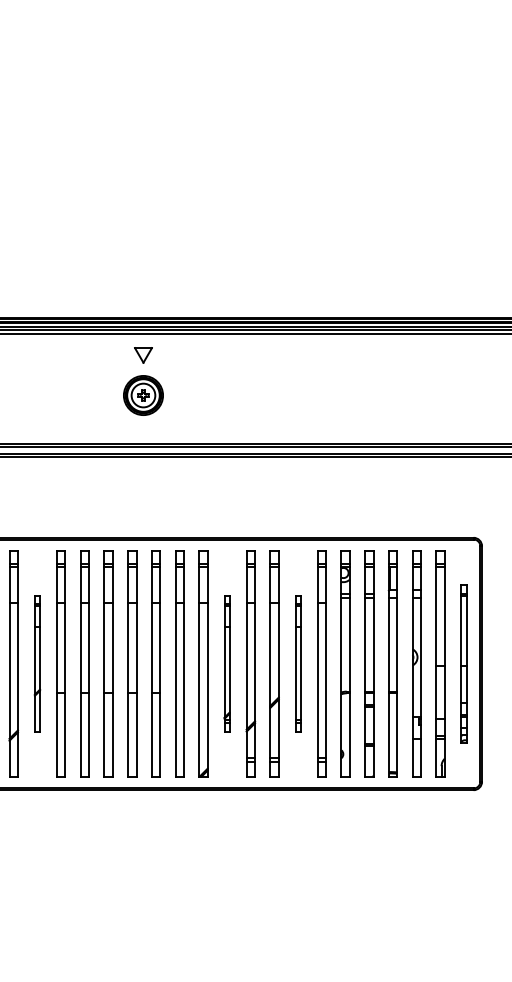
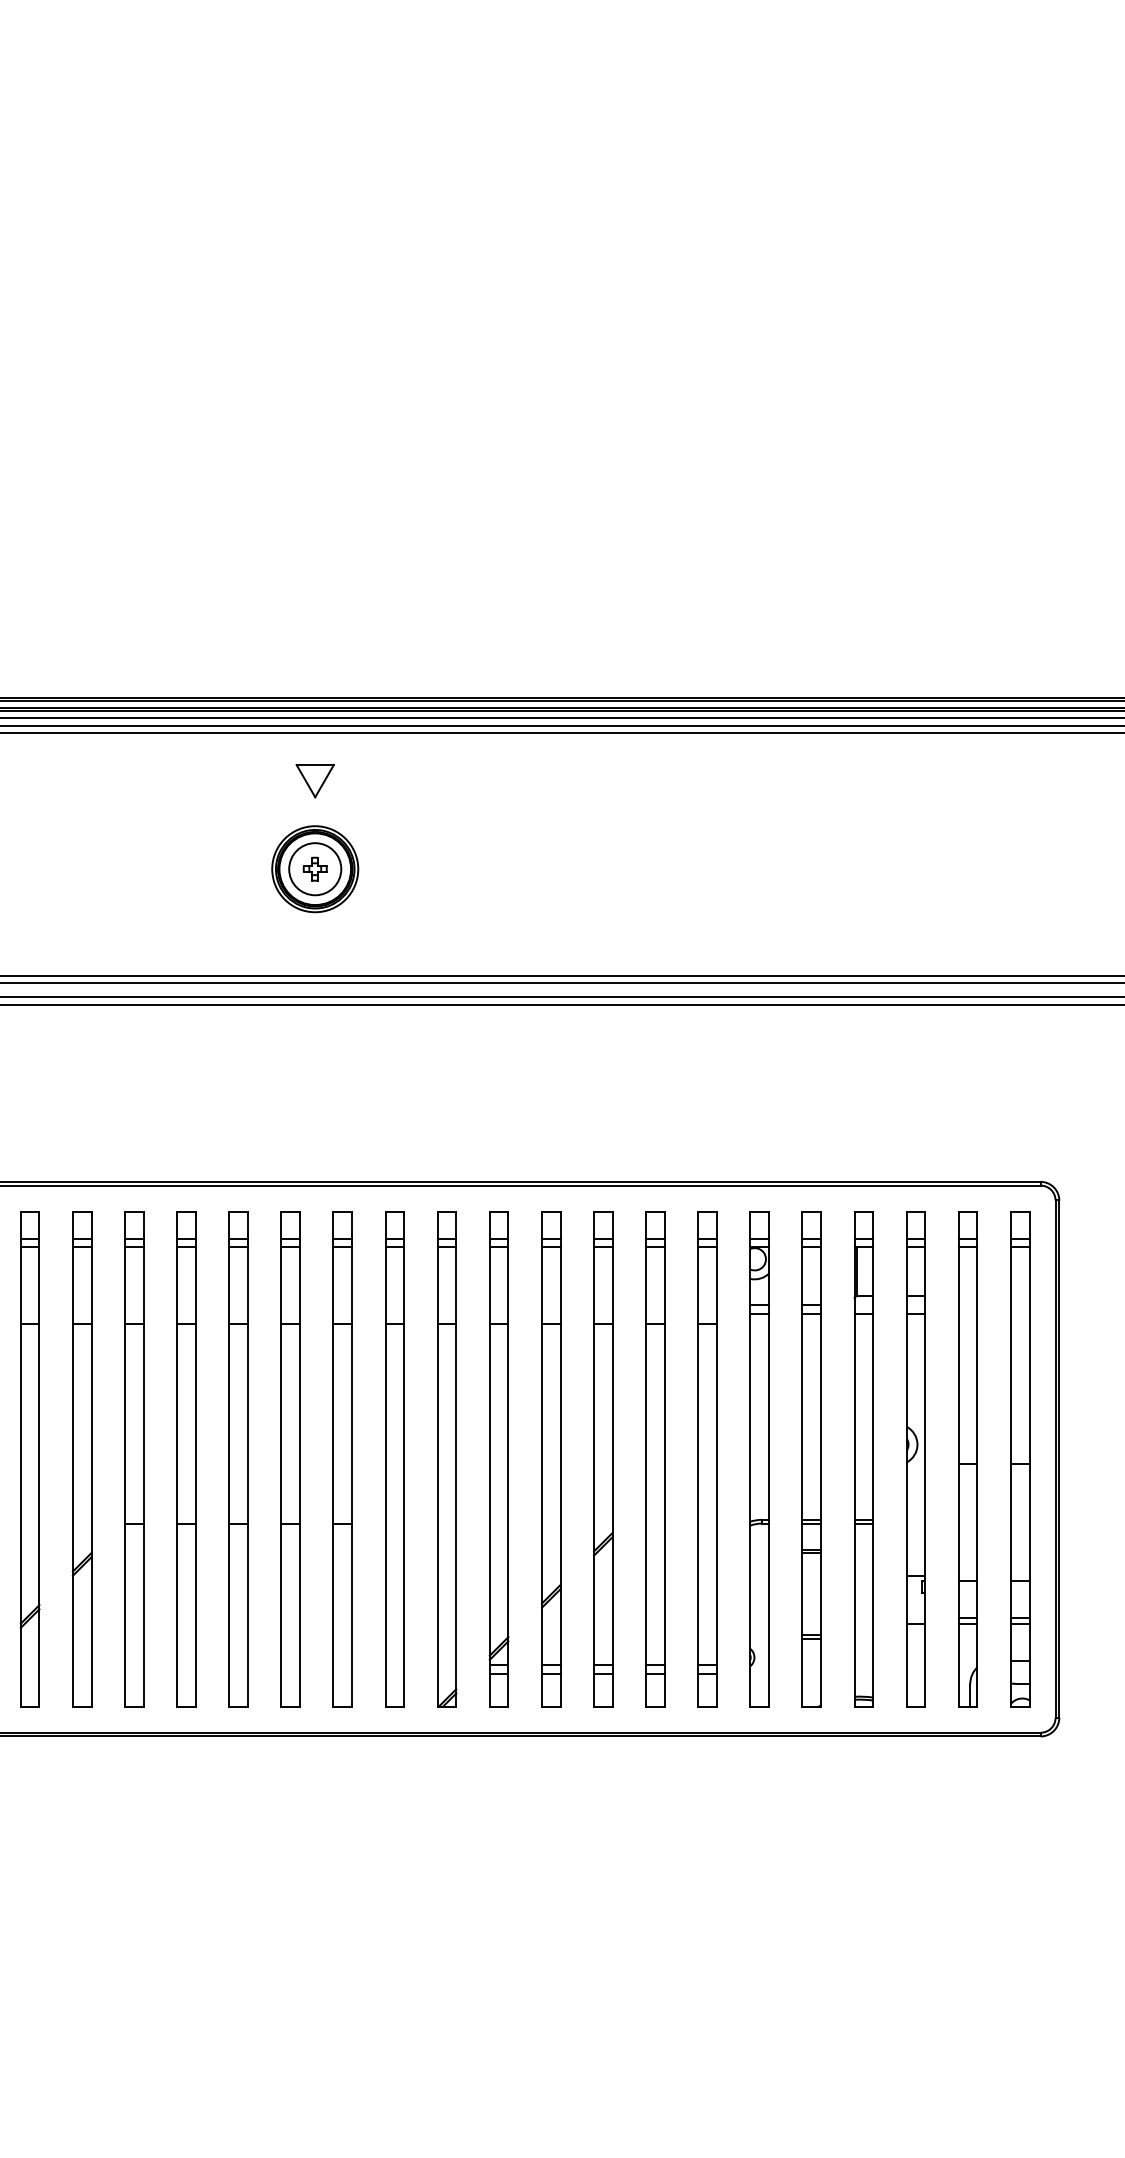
part: (37, 663) -> (82, 1458), size x1.67
part: (226, 663) -> (497, 1458), size x1.67
part: (298, 663) -> (655, 1458), size x1.67
part: (464, 663) -> (1020, 1458), size x1.43

